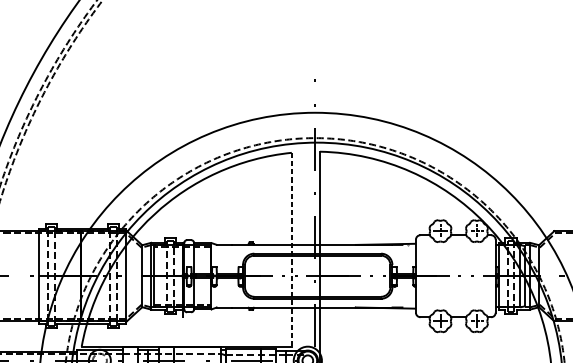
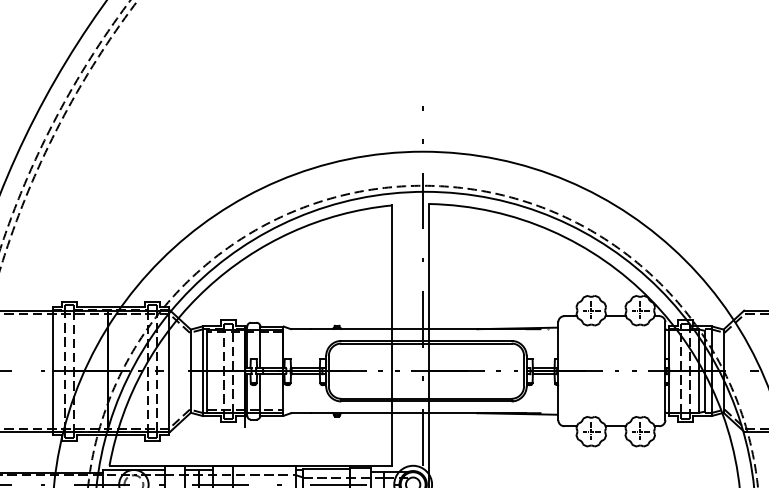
line: (291, 250) -> (391, 336), dashed -> solid

